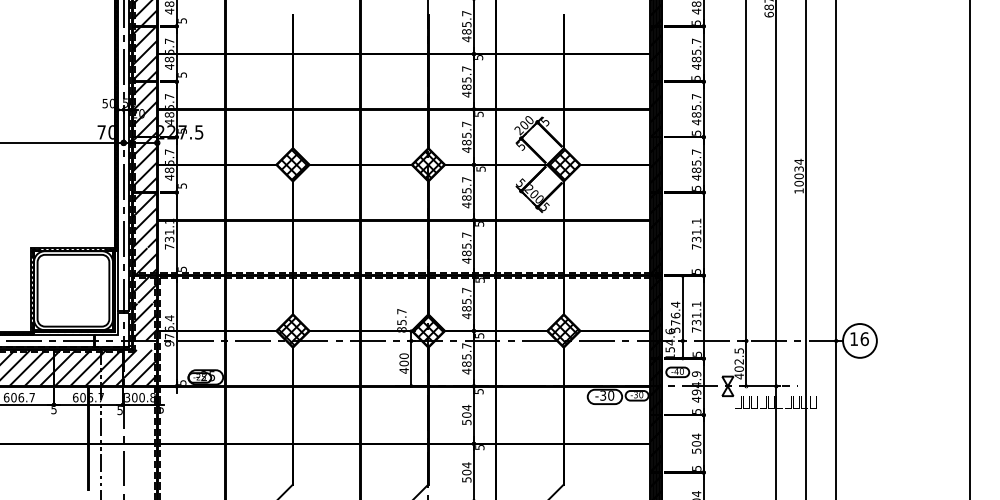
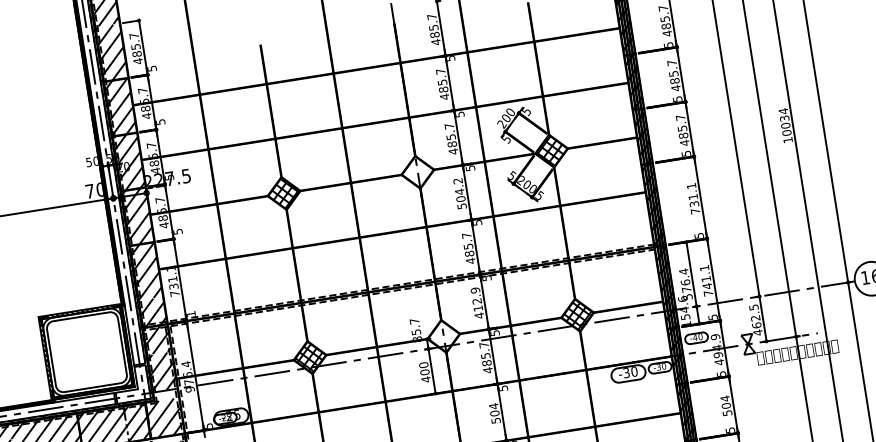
hatch: (428, 164) -> (417, 171), removed
text: (466, 192) -> (459, 193), 485.7 -> 504.2
text: (182, 268) -> (191, 313), 5 -> 1
text: (466, 299) -> (476, 299), 485.7 -> 412.9
text: (696, 322) -> (707, 286), 731.1 -> 741.1
hatch: (428, 329) -> (443, 334), removed
text: (738, 368) -> (755, 324), 402.5 -> 462.5

